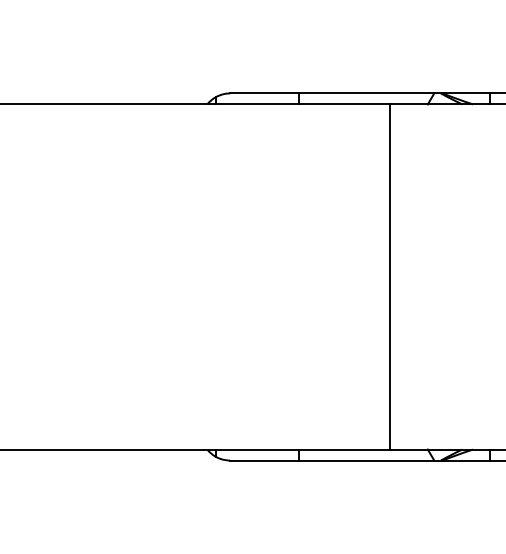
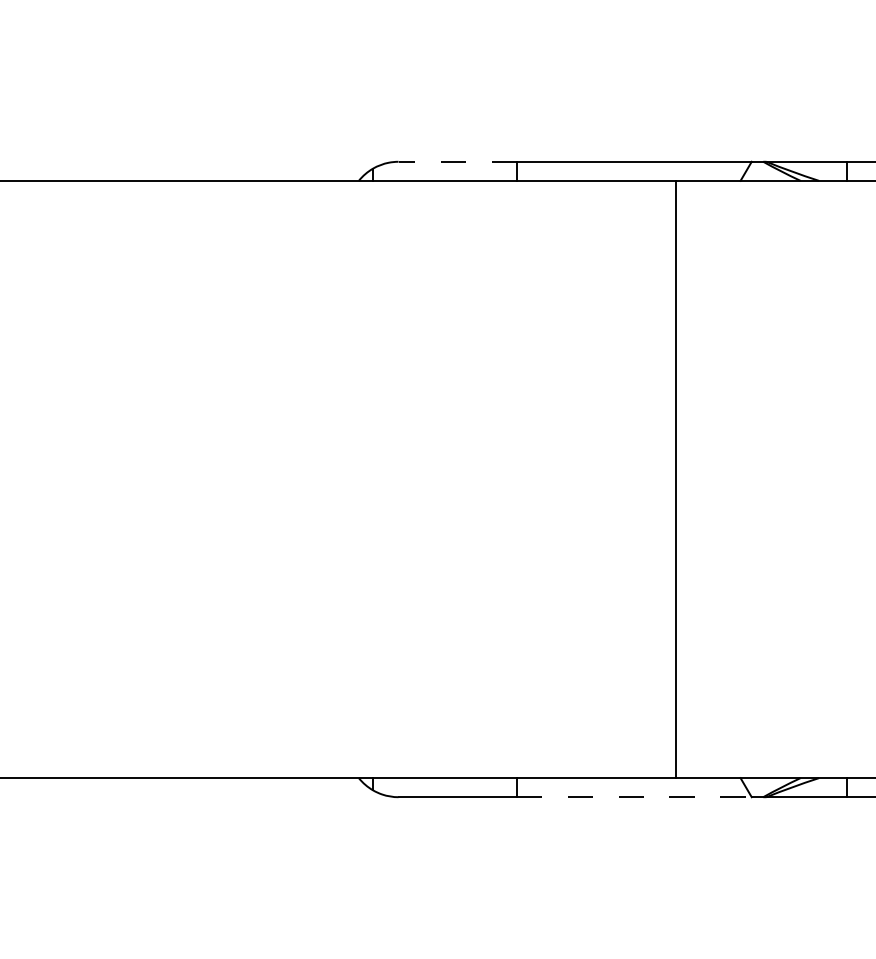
line: (263, 93) -> (456, 161), solid -> dashed
line: (366, 460) -> (634, 797), solid -> dashed

